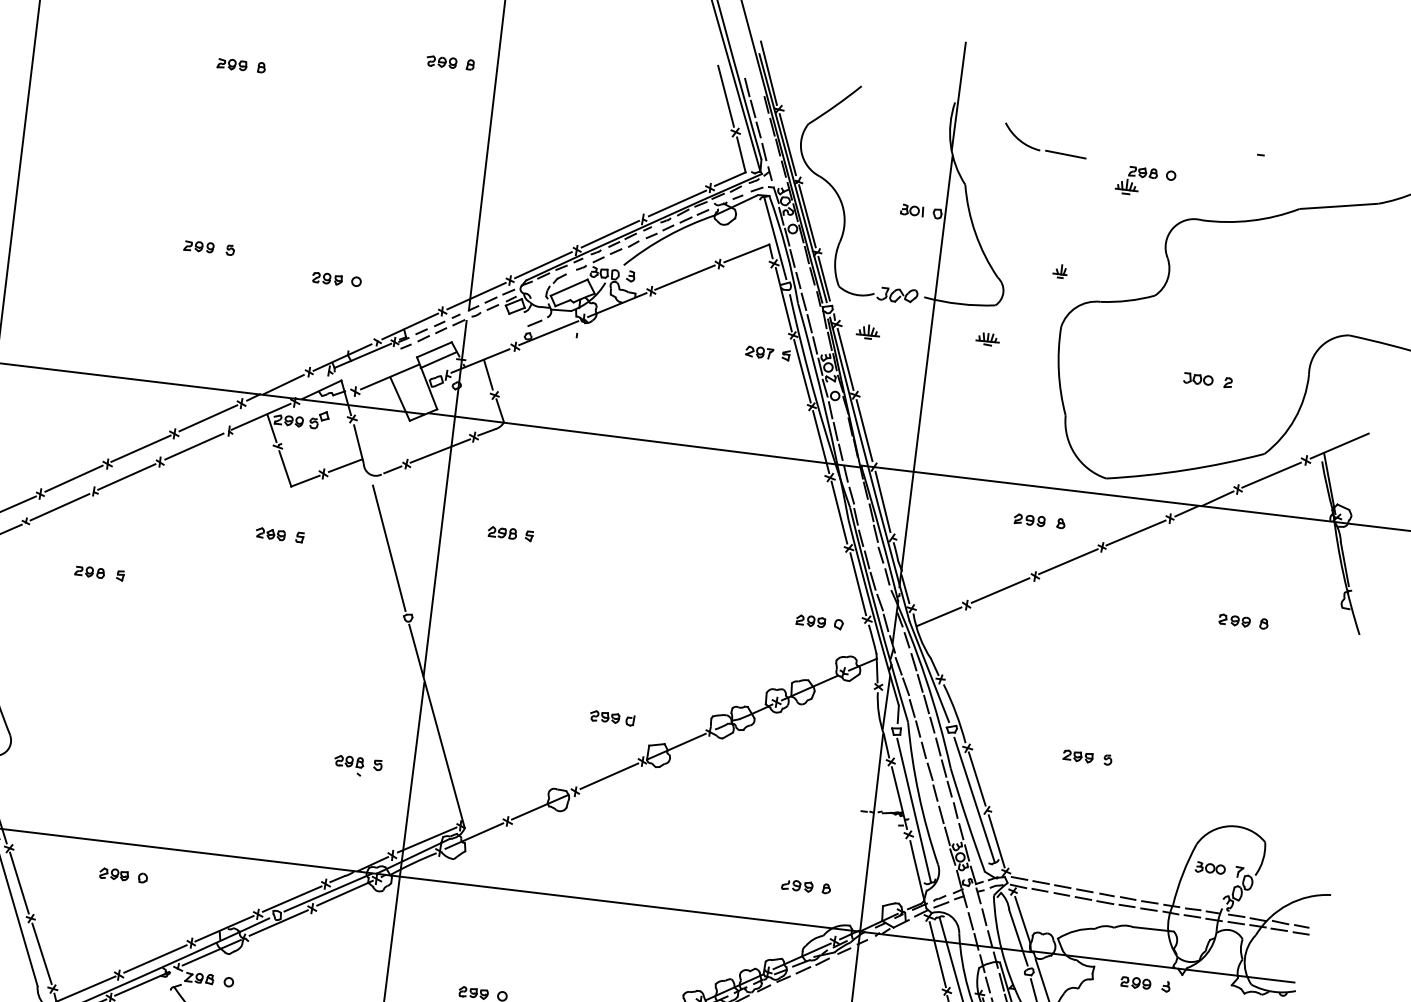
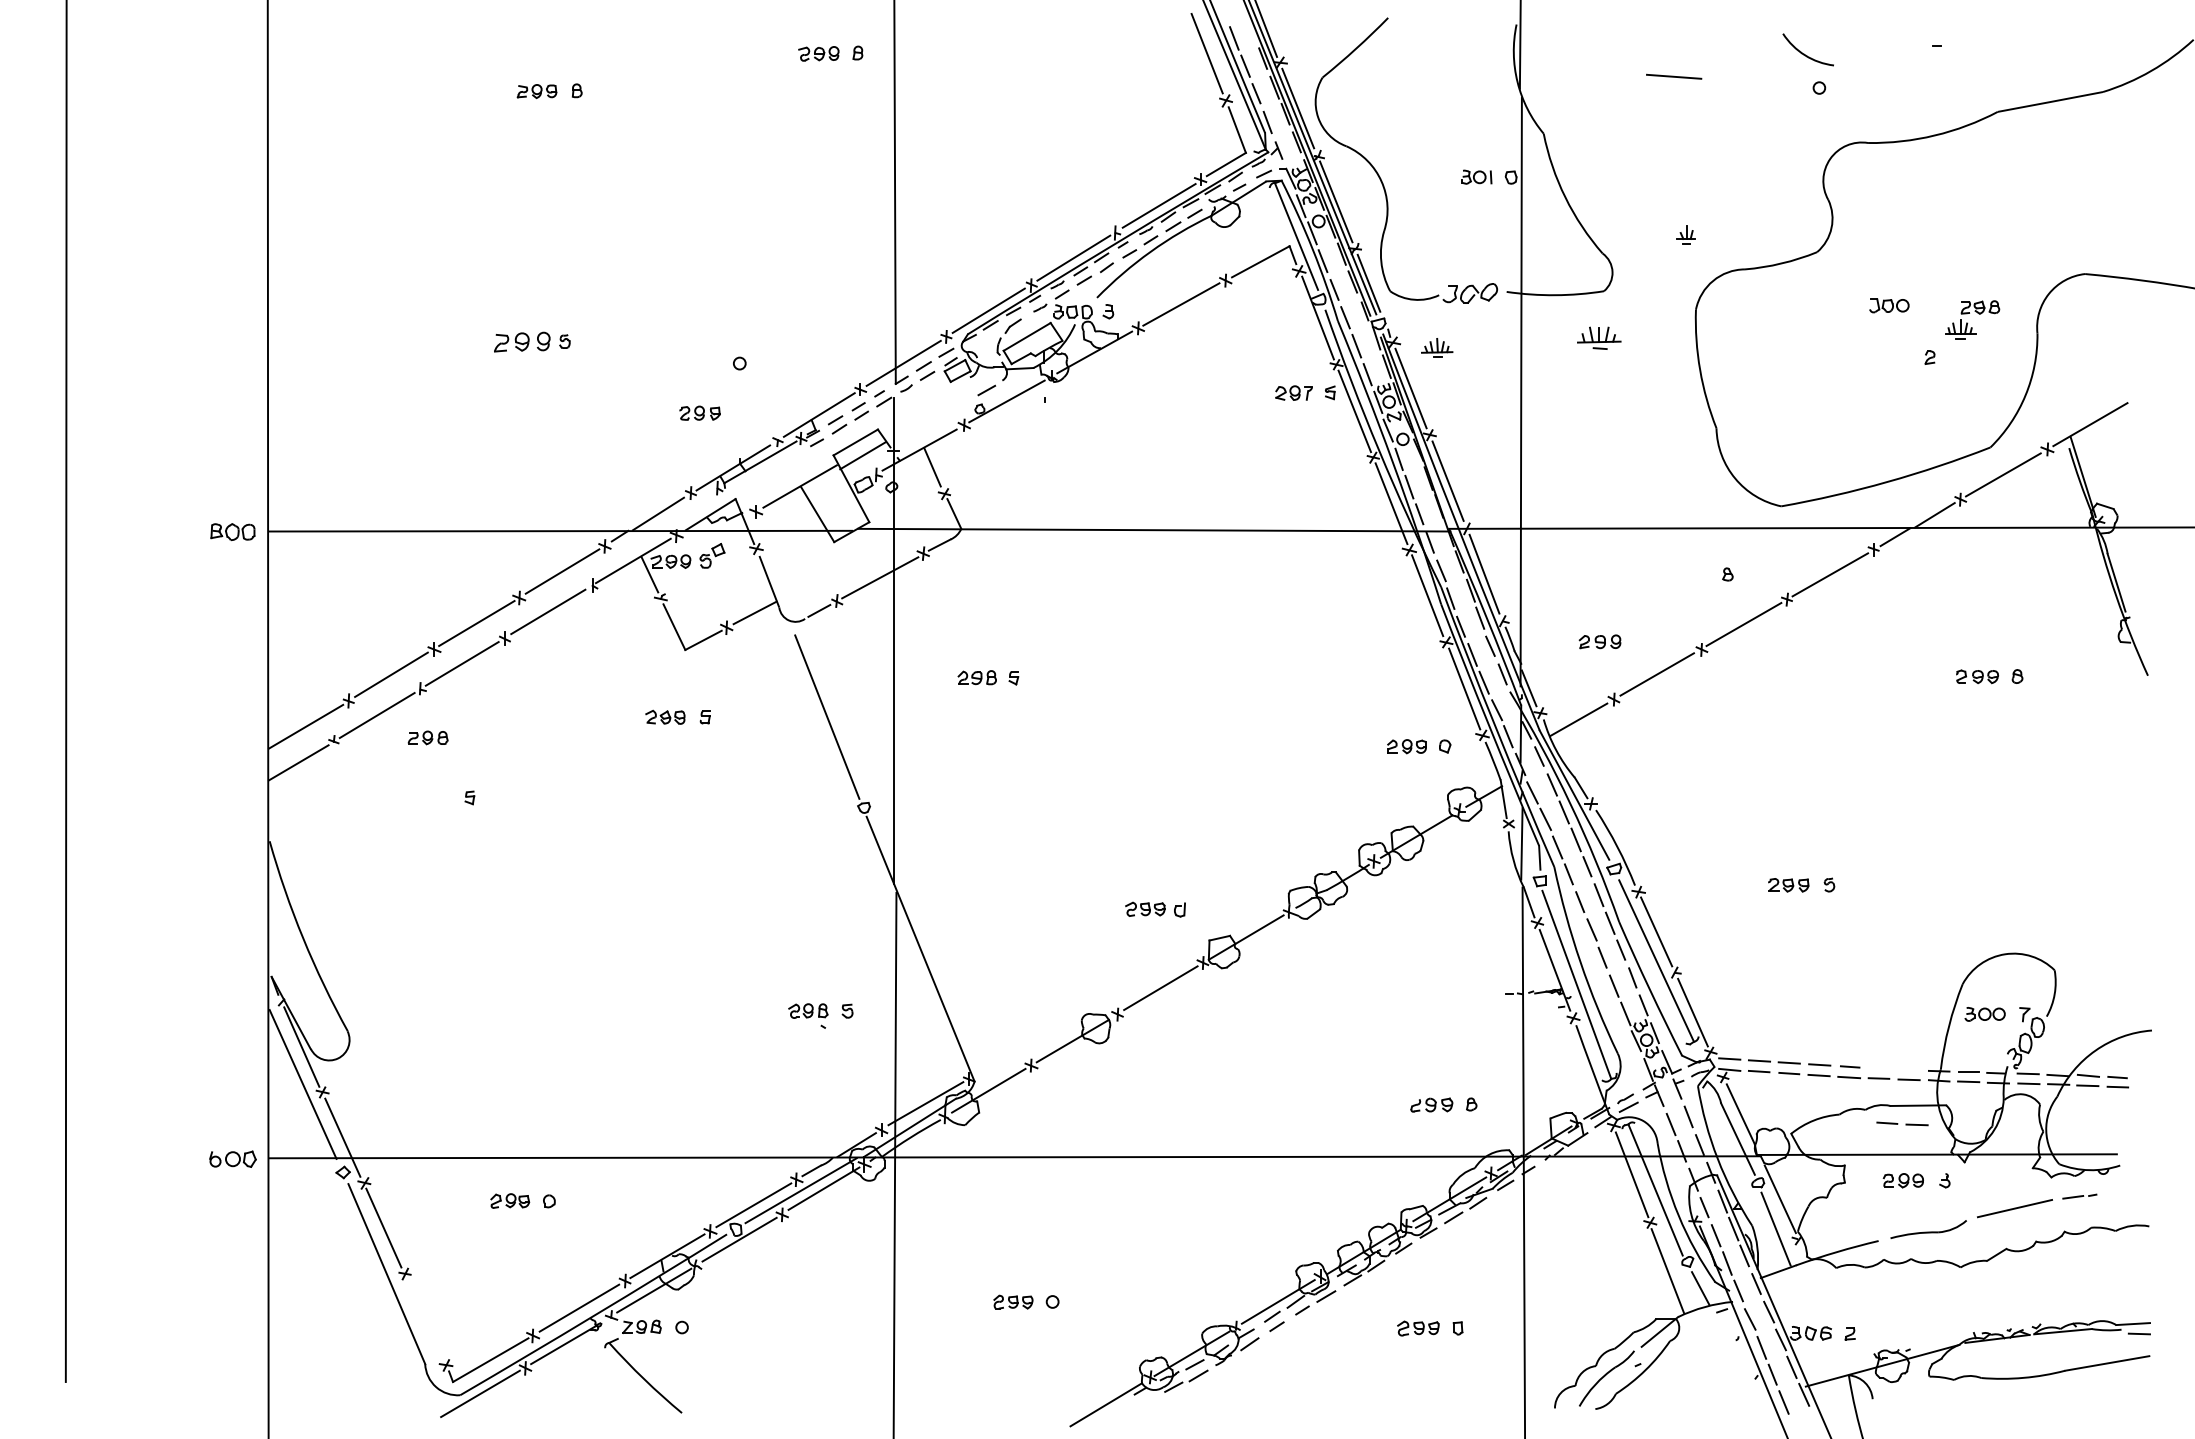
arc: (1019, 139) -> (1804, 53), moved
part: (1136, 180) -> (1972, 319), moved
part: (198, 246) -> (521, 341), size x1.4
part: (327, 278) -> (699, 412), moved
part: (988, 339) -> (1599, 338), size x1.4
part: (1198, 379) -> (1889, 305), moved
part: (1029, 519) -> (1599, 641), moved
part: (89, 571) -> (427, 737), moved
line: (1141, 900) -> (1905, 1123), moved
line: (41, 953) -> (425, 1319), removed

